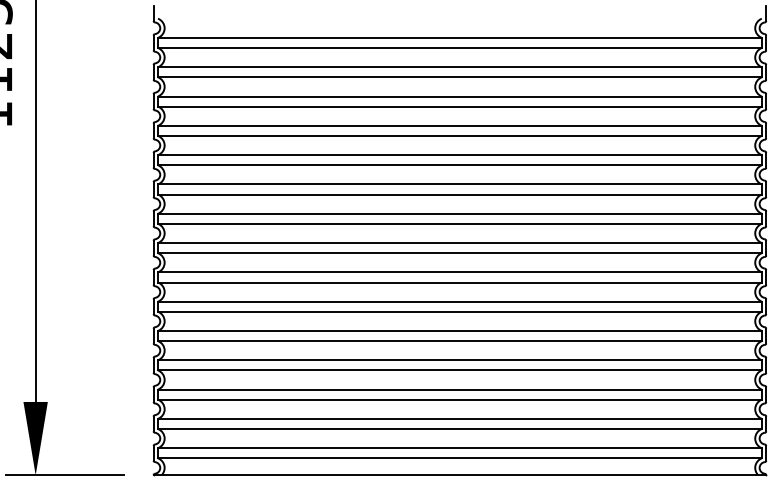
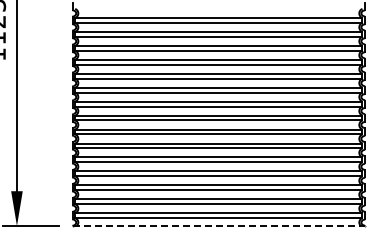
line: (459, 476) -> (218, 226), solid -> dashed

